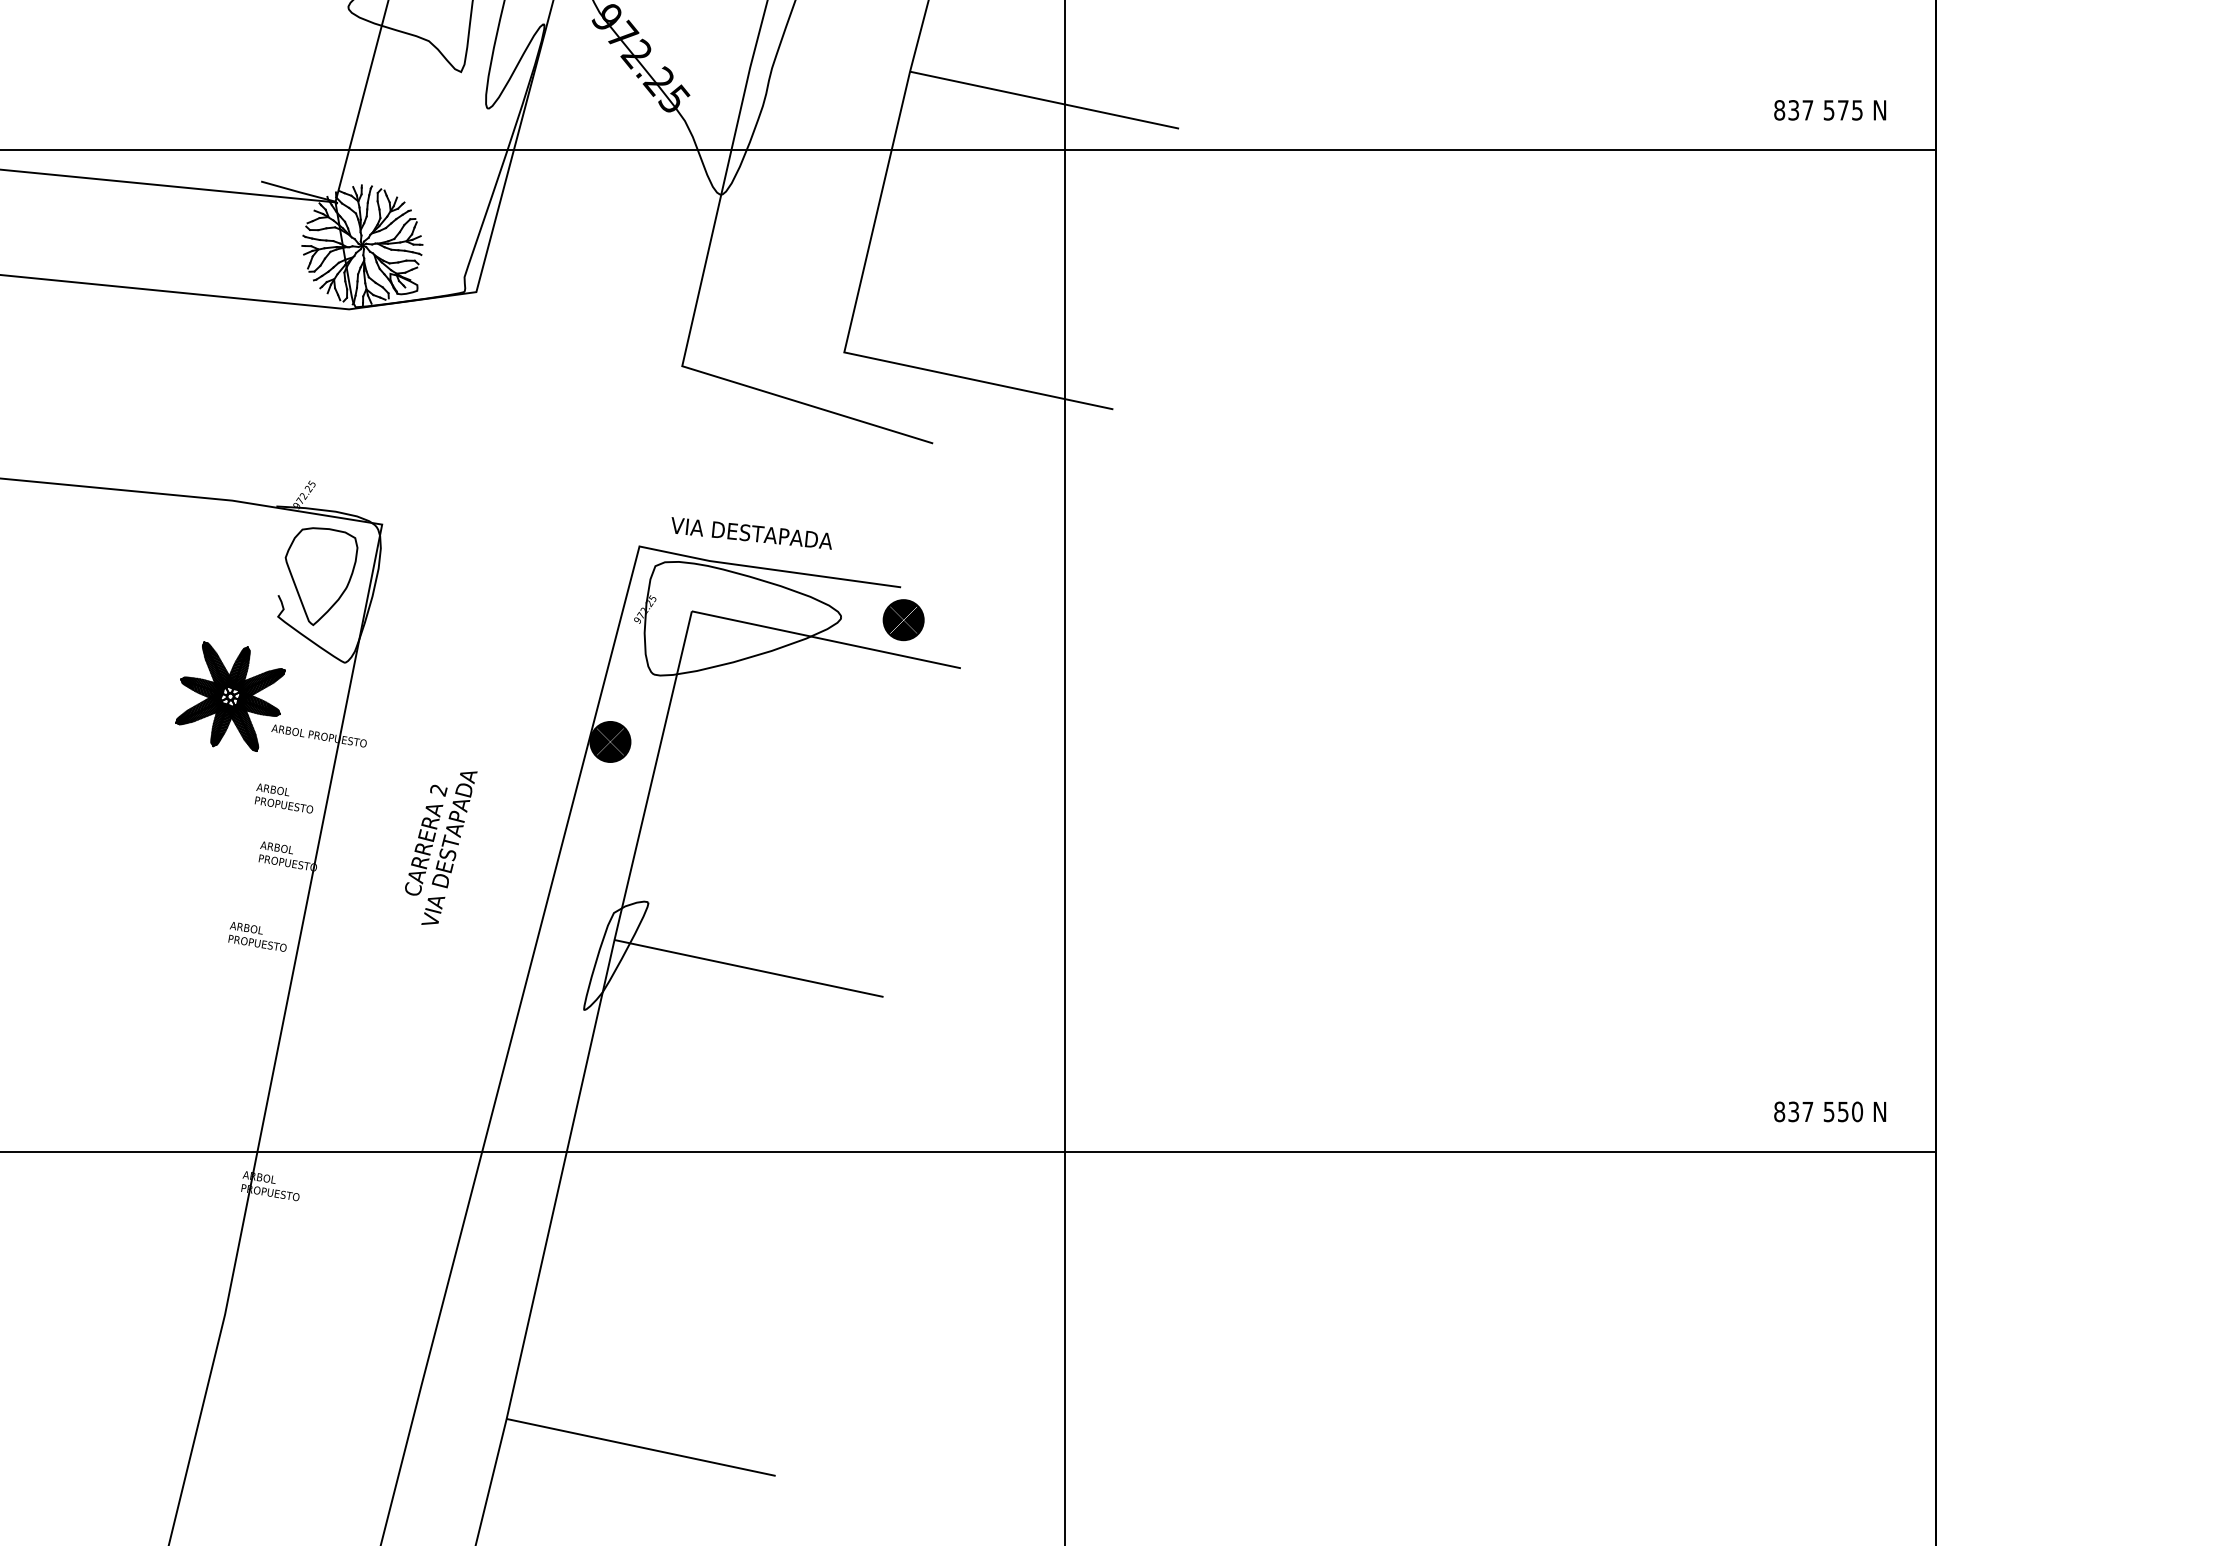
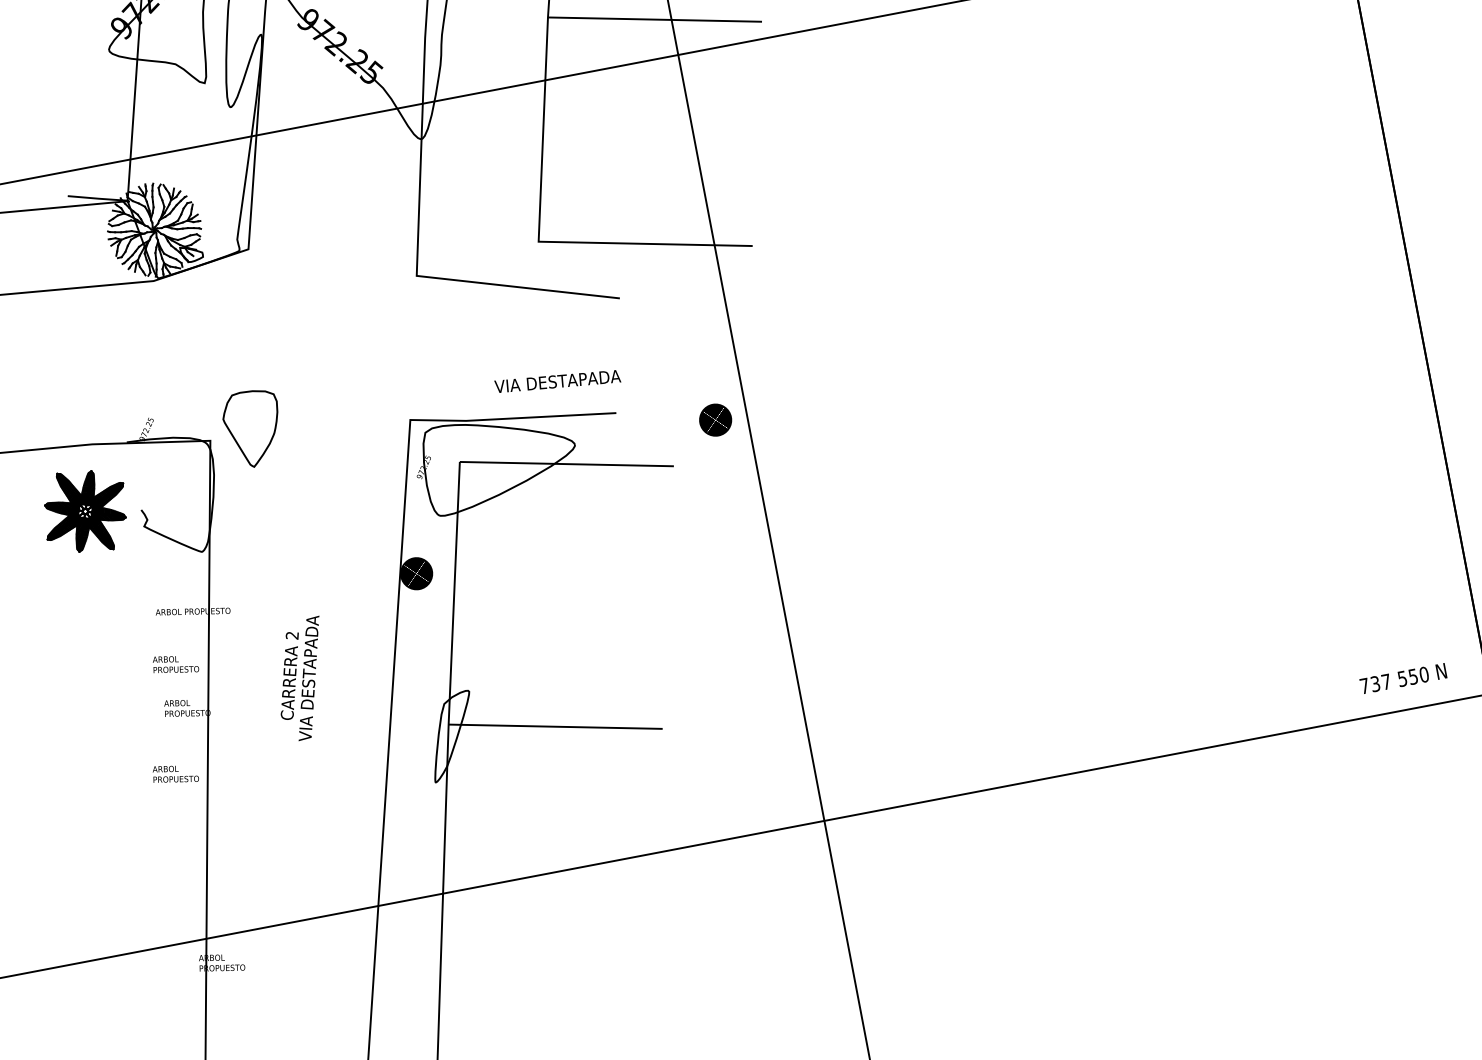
text: (751, 533) -> (557, 381), moved
part: (321, 576) -> (253, 428), moved
part: (903, 620) -> (715, 420), moved
part: (230, 696) -> (85, 511), moved
text: (1779, 1111) -> (1364, 685), 837 -> 737

